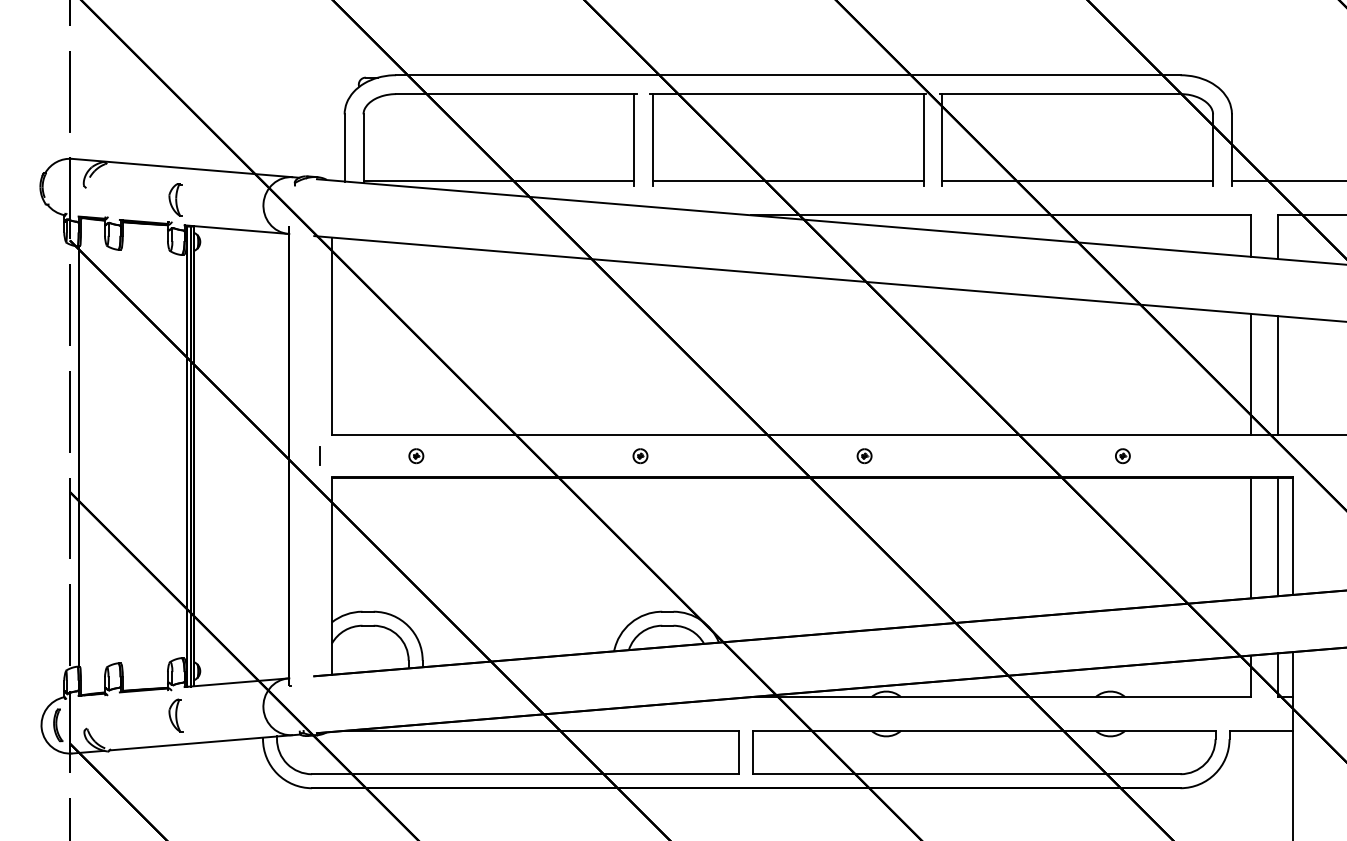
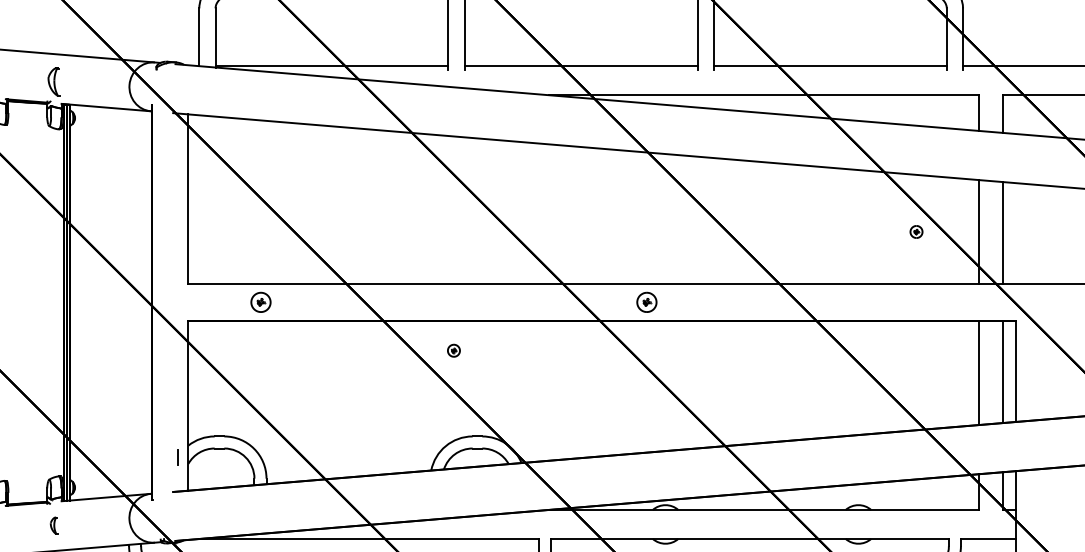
line: (319, 455) -> (177, 456), moved
part: (416, 456) -> (261, 302), size x1.6
part: (640, 456) -> (453, 351), moved
part: (864, 456) -> (646, 302), size x1.6
part: (1122, 456) -> (916, 232), moved
part: (175, 715) -> (53, 525), size x0.6

